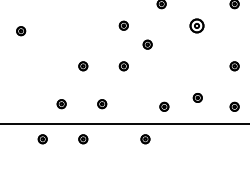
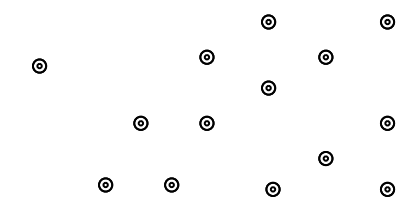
part: (196, 25) -> (325, 56), size x0.62
part: (147, 44) -> (268, 87), moved
part: (197, 97) -> (325, 157), moved

